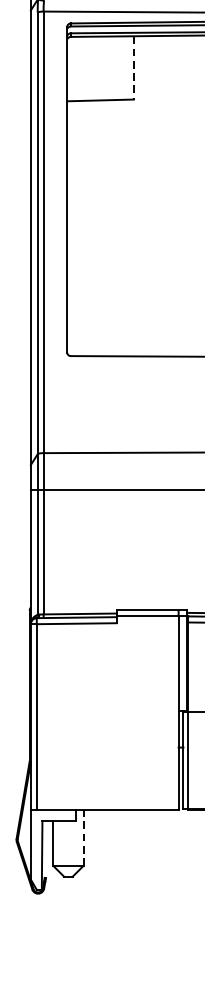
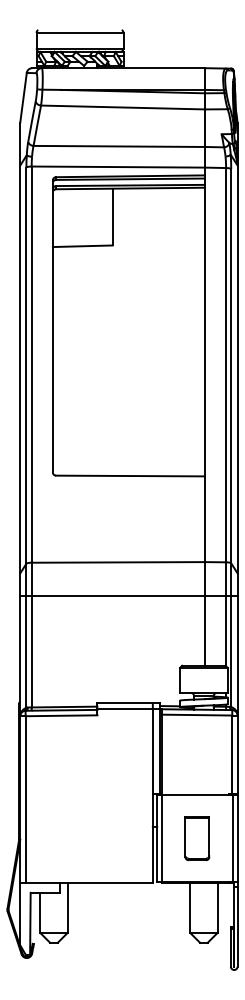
line: (133, 68) -> (112, 217), dashed -> solid
line: (83, 838) -> (67, 908), dashed -> solid

